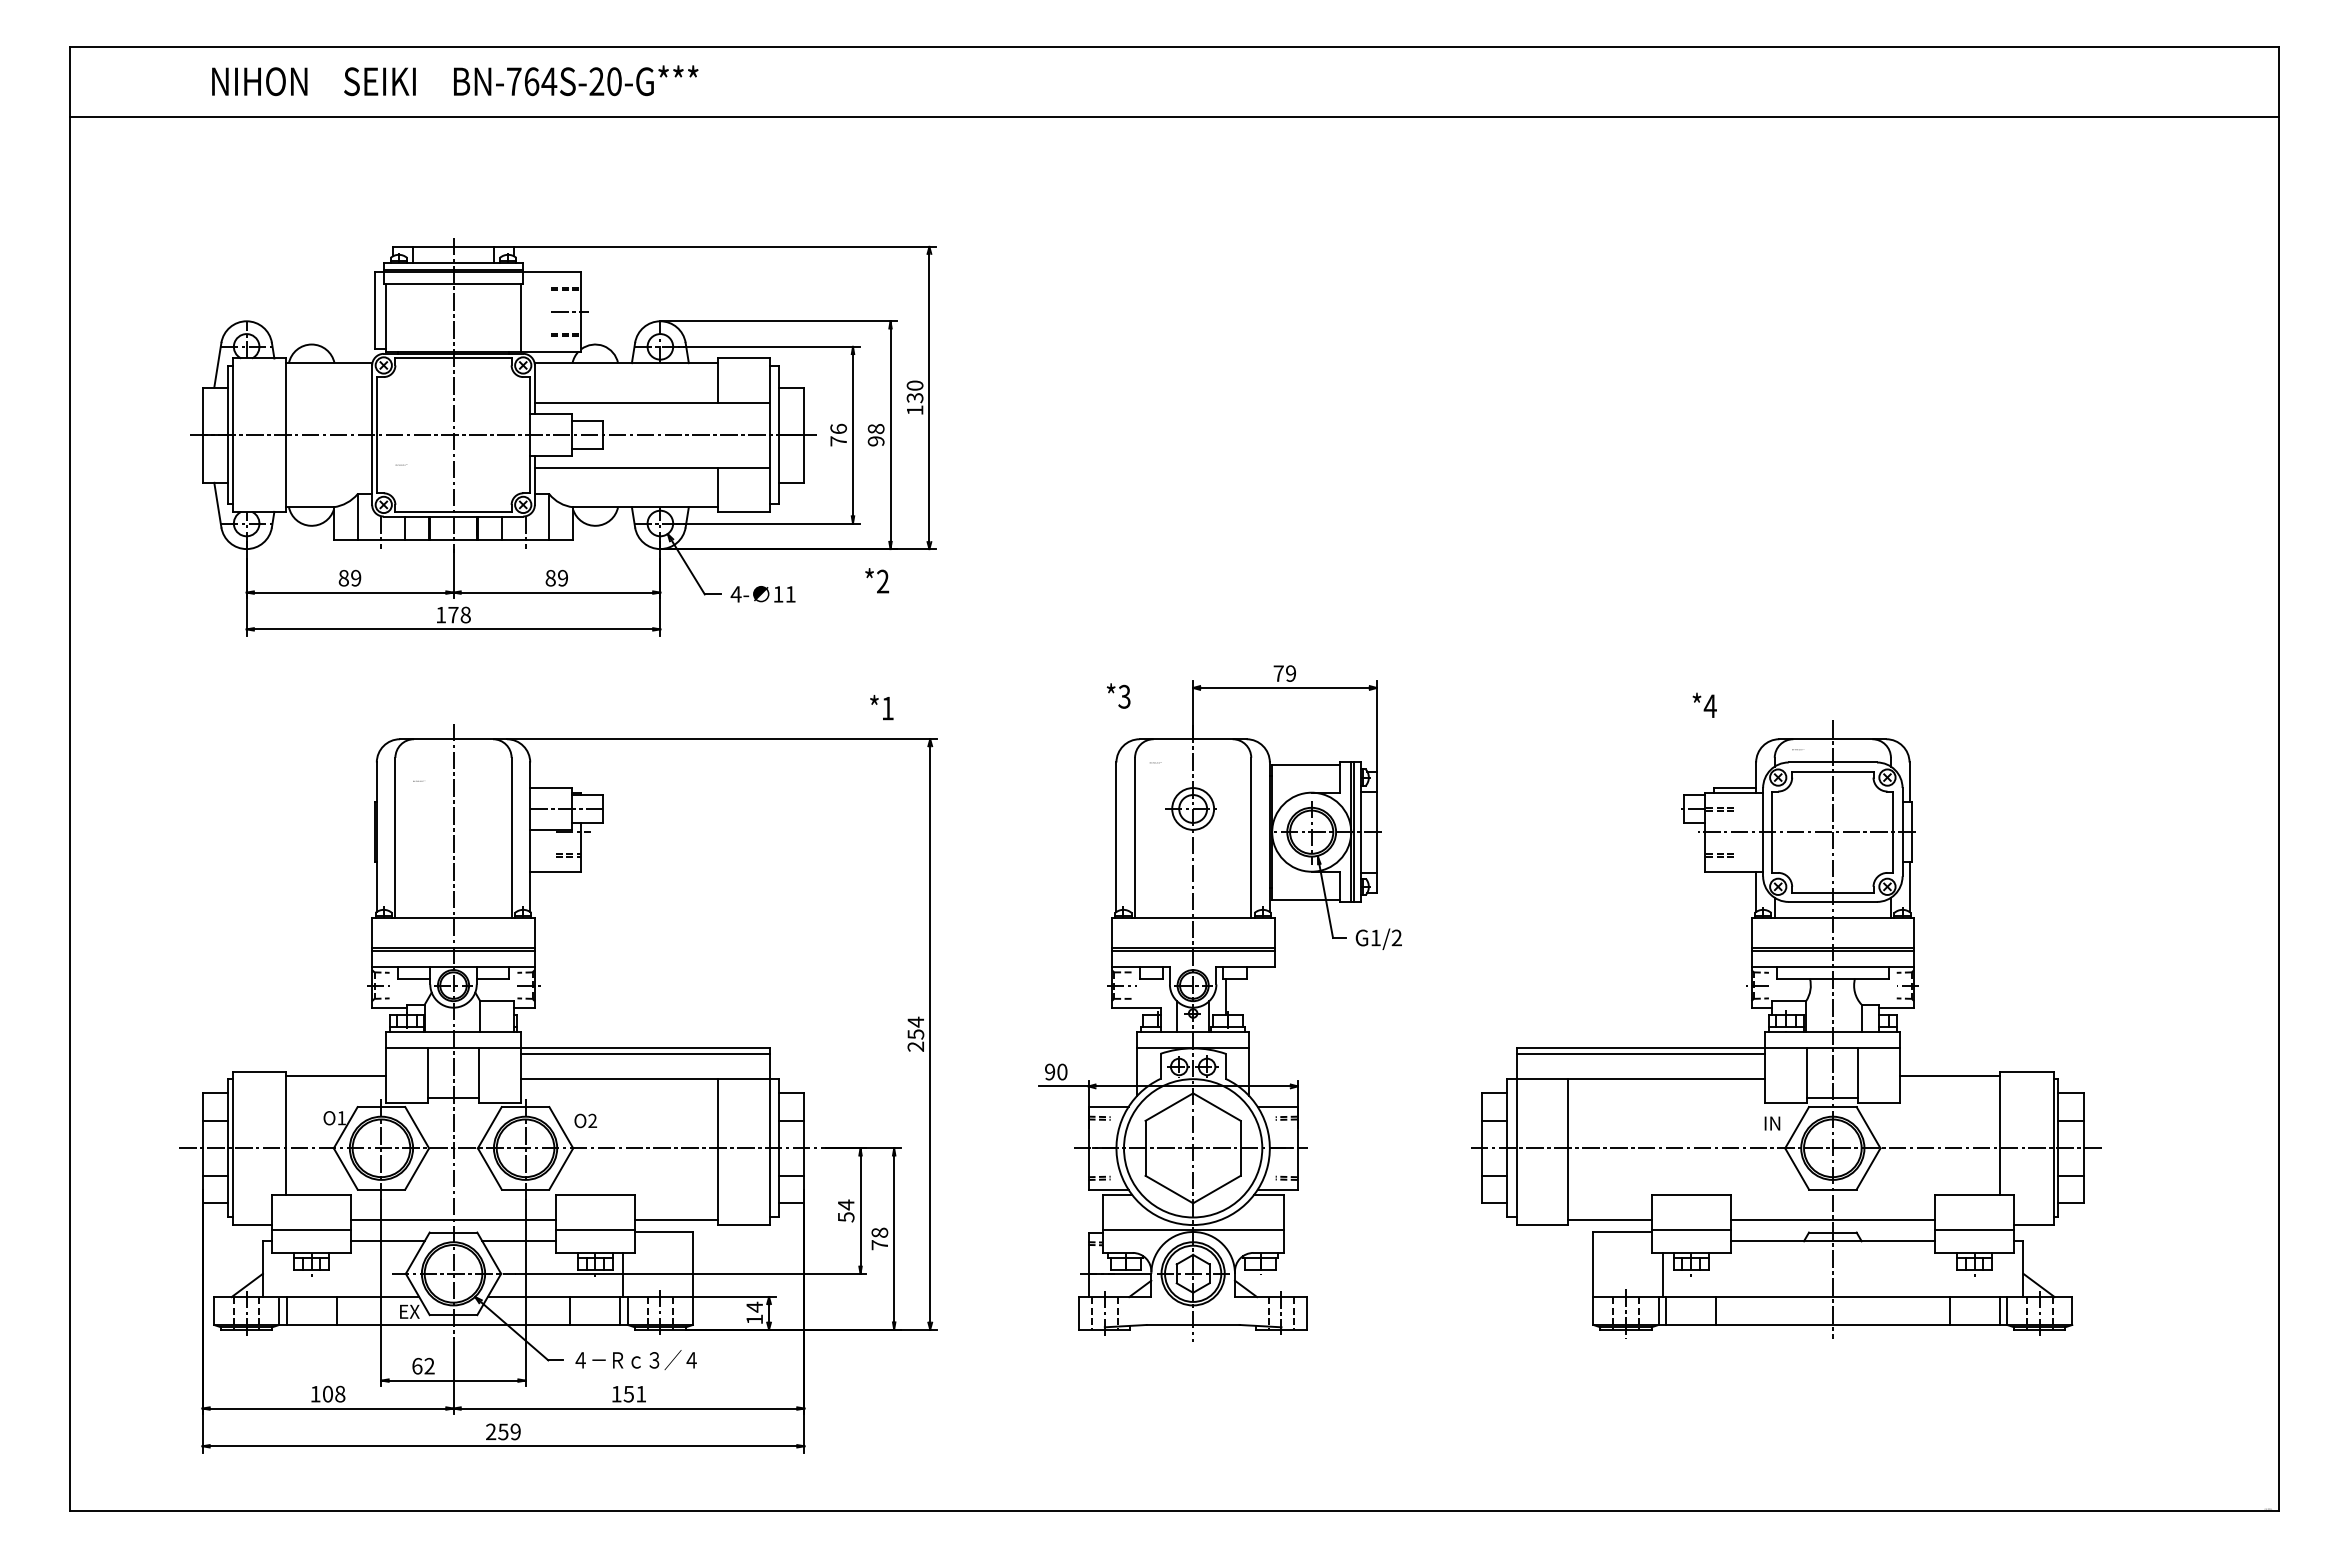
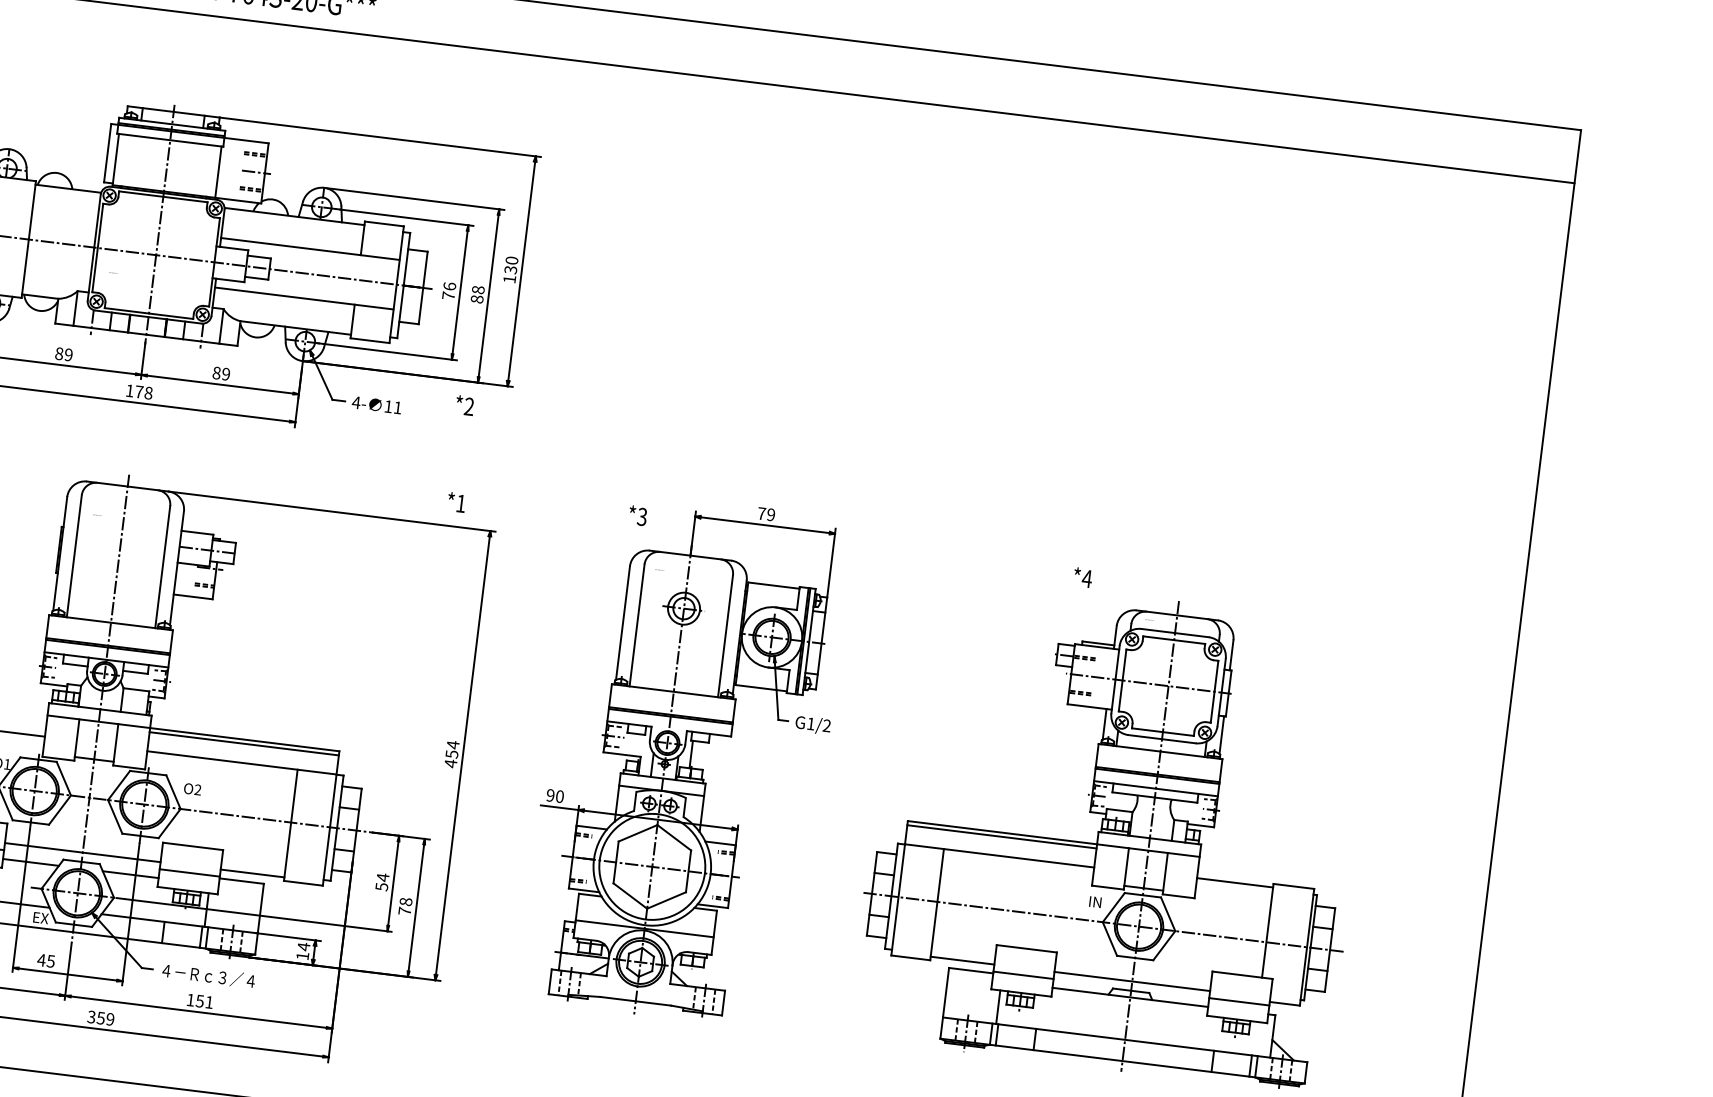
text: (875, 441) -> (476, 299), 98 -> 88
text: (915, 1046) -> (450, 763), 254 -> 454
text: (422, 1365) -> (45, 960), 62 -> 45
text: (491, 1432) -> (91, 1017), 259 -> 359

